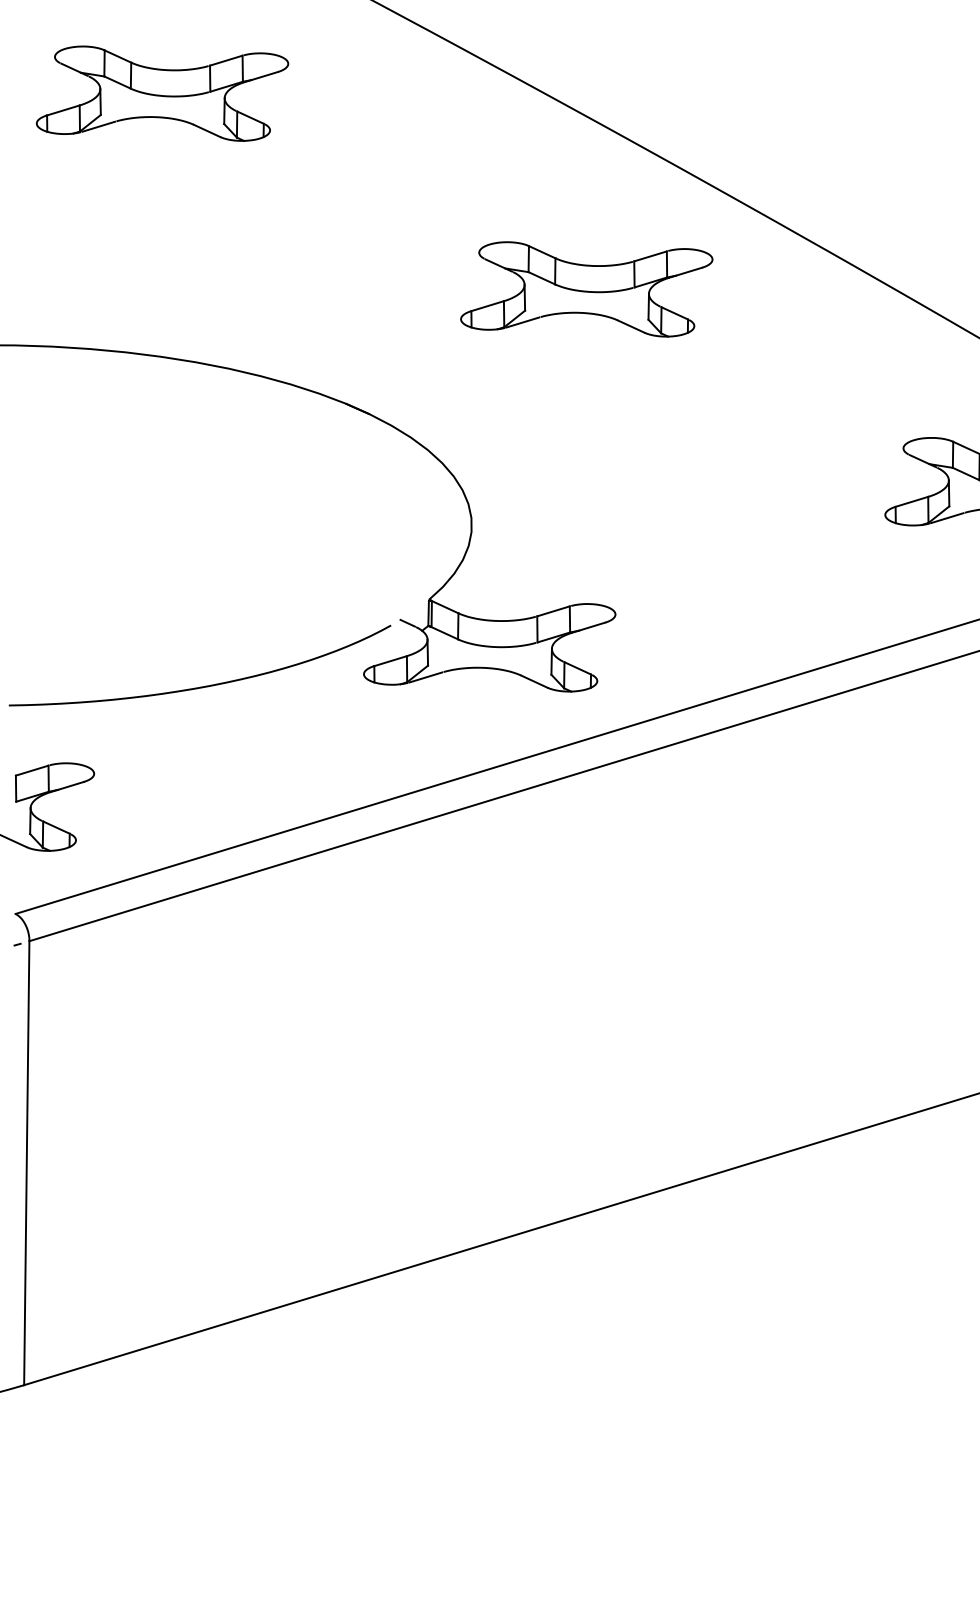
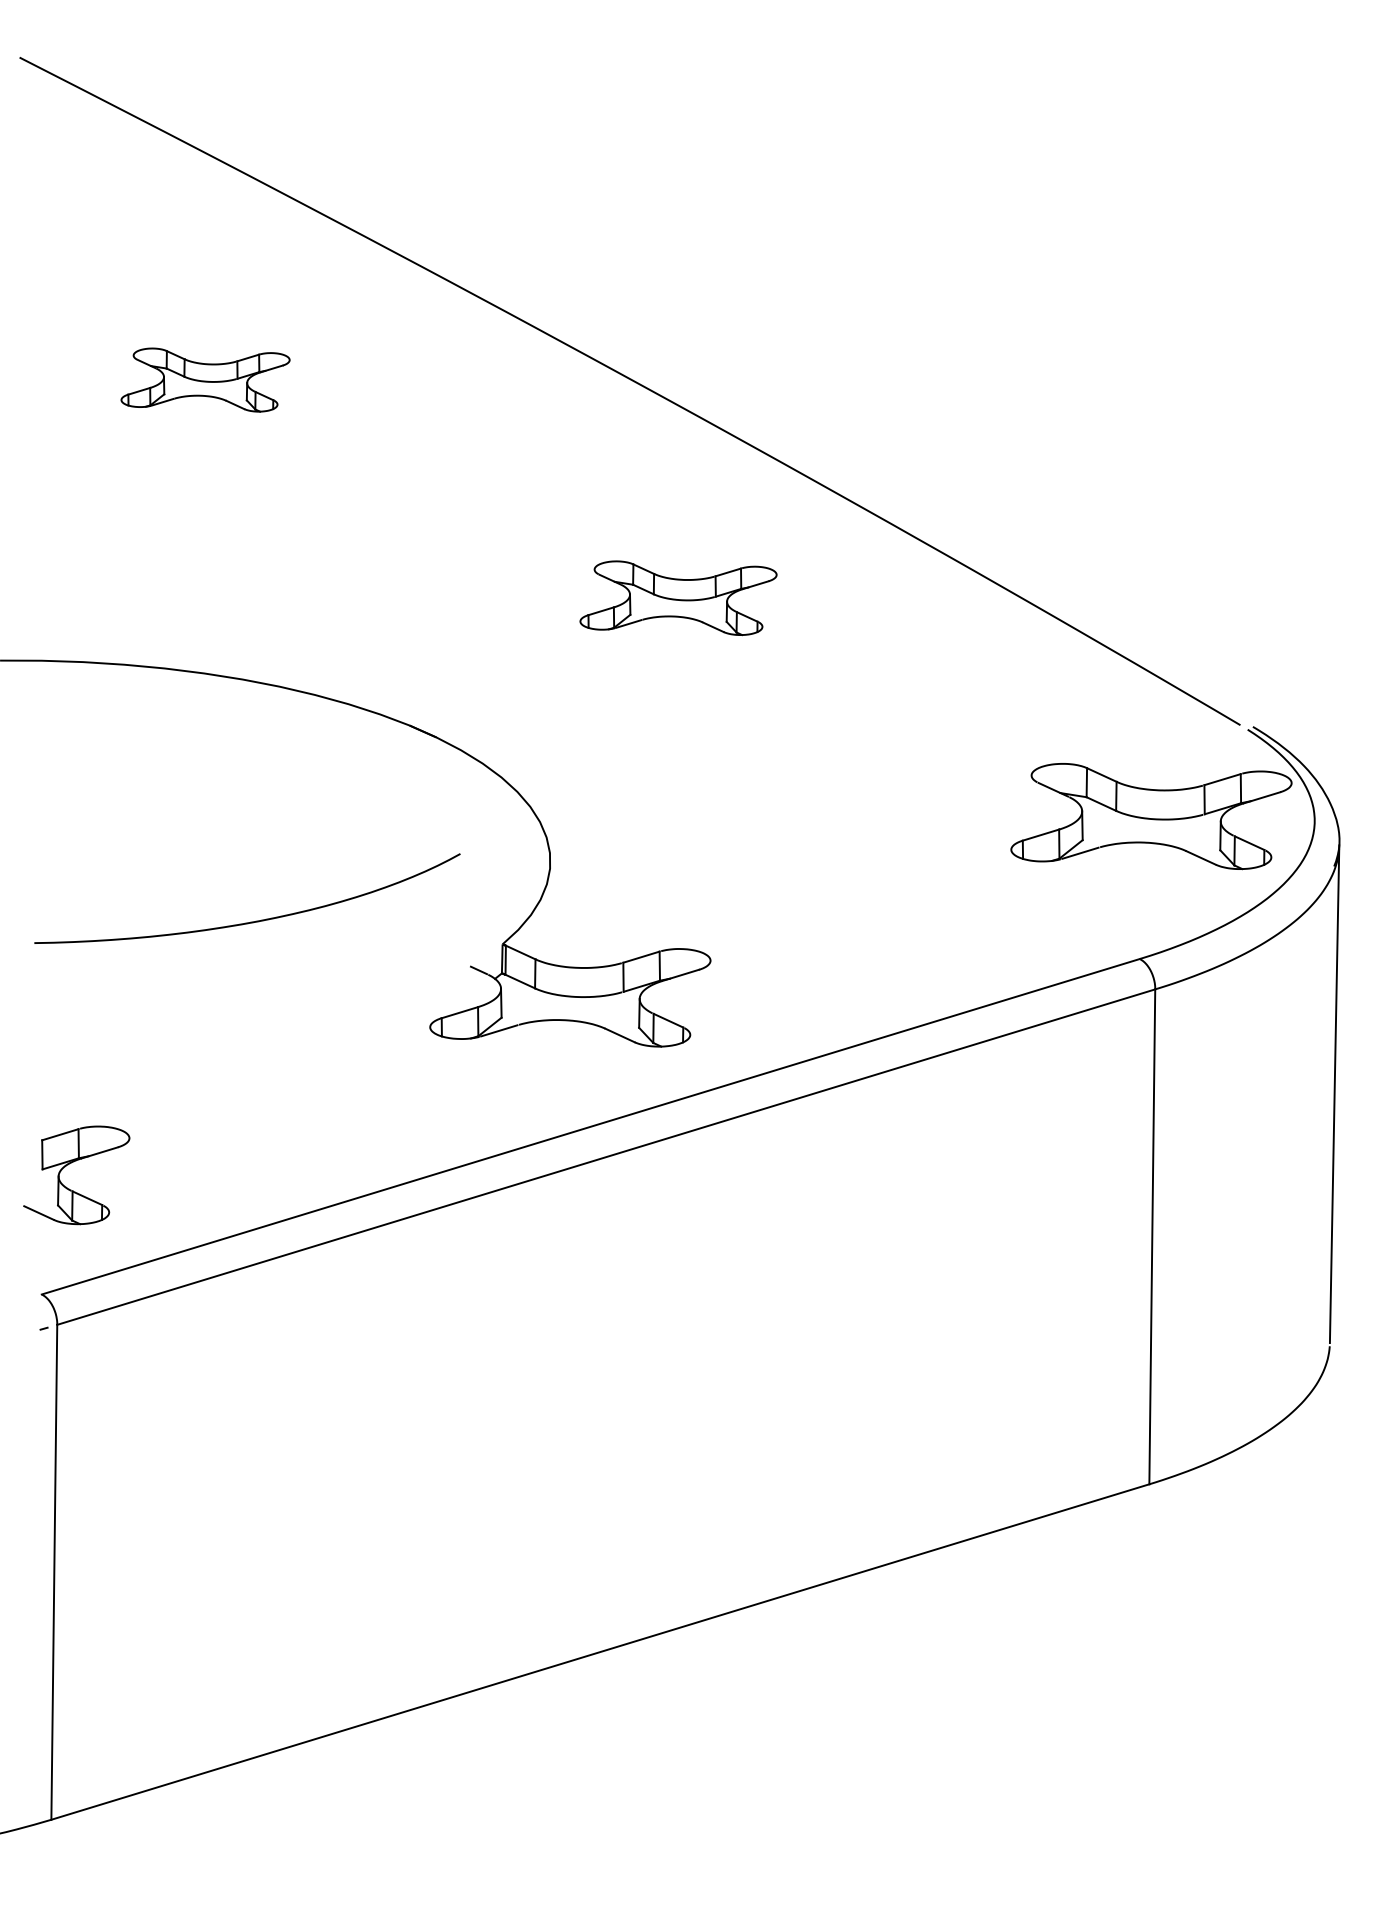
part: (162, 93) -> (205, 379), size x0.6
part: (586, 288) -> (678, 597), size x0.7
curve: (202, 686) -> (250, 921), moved

